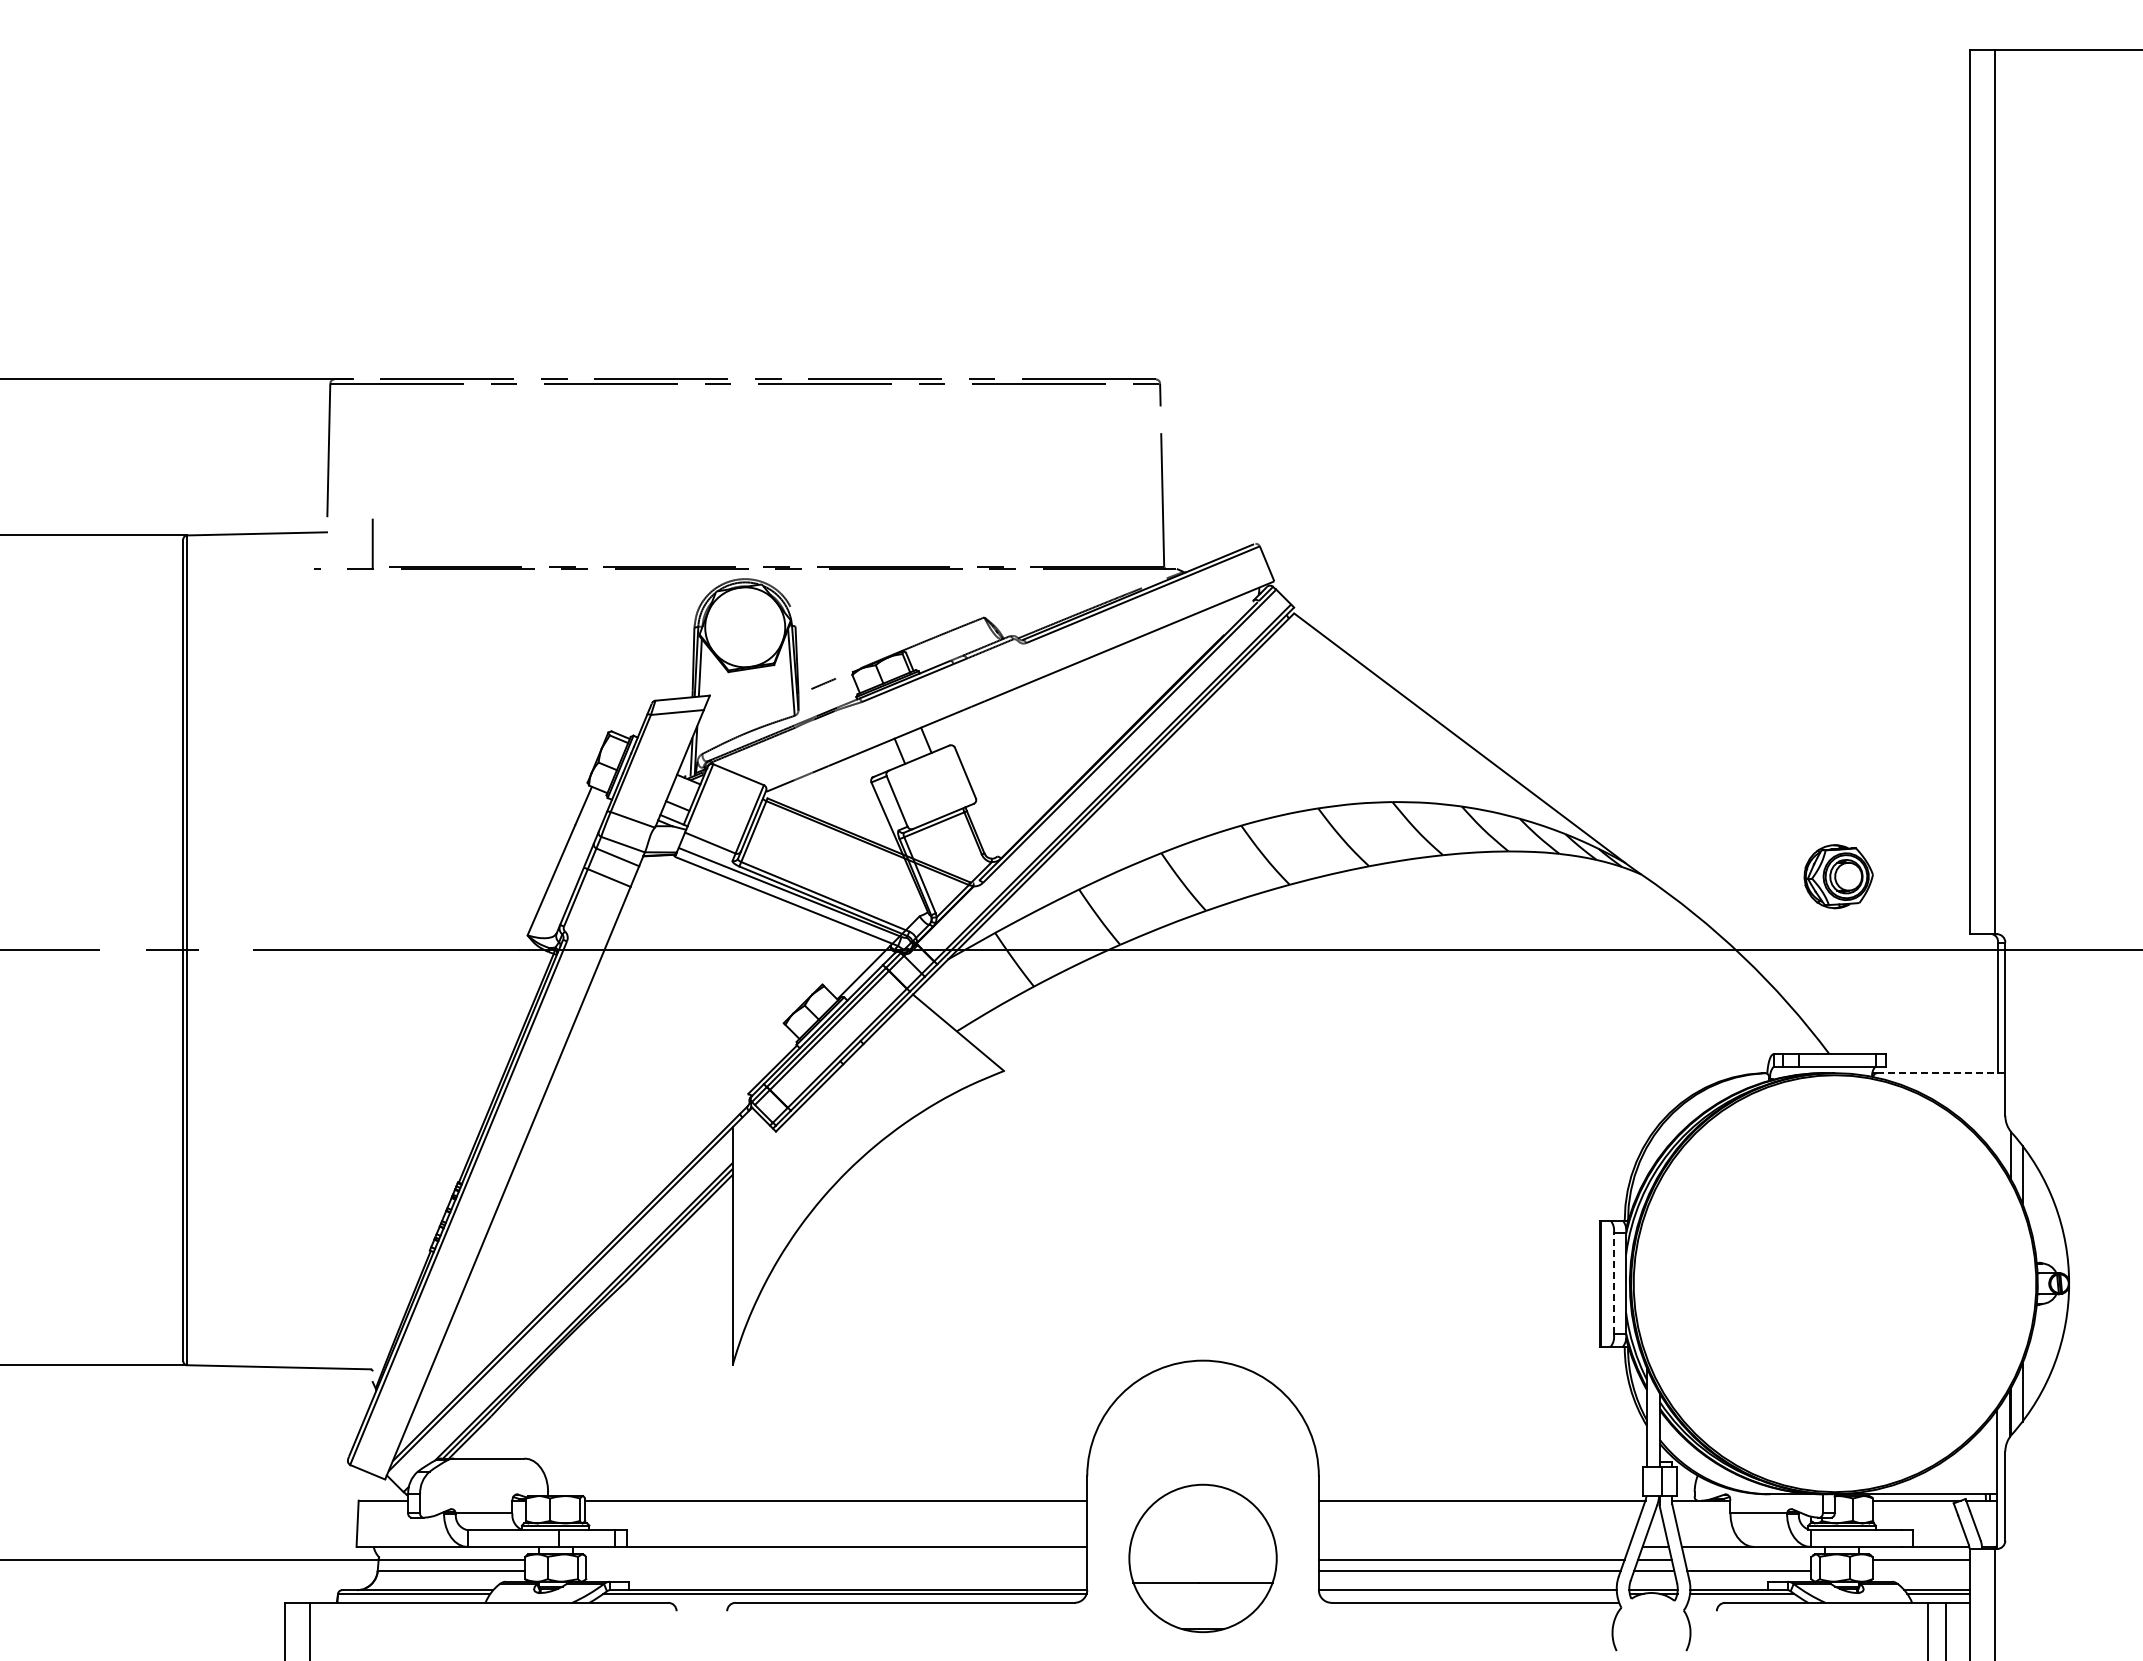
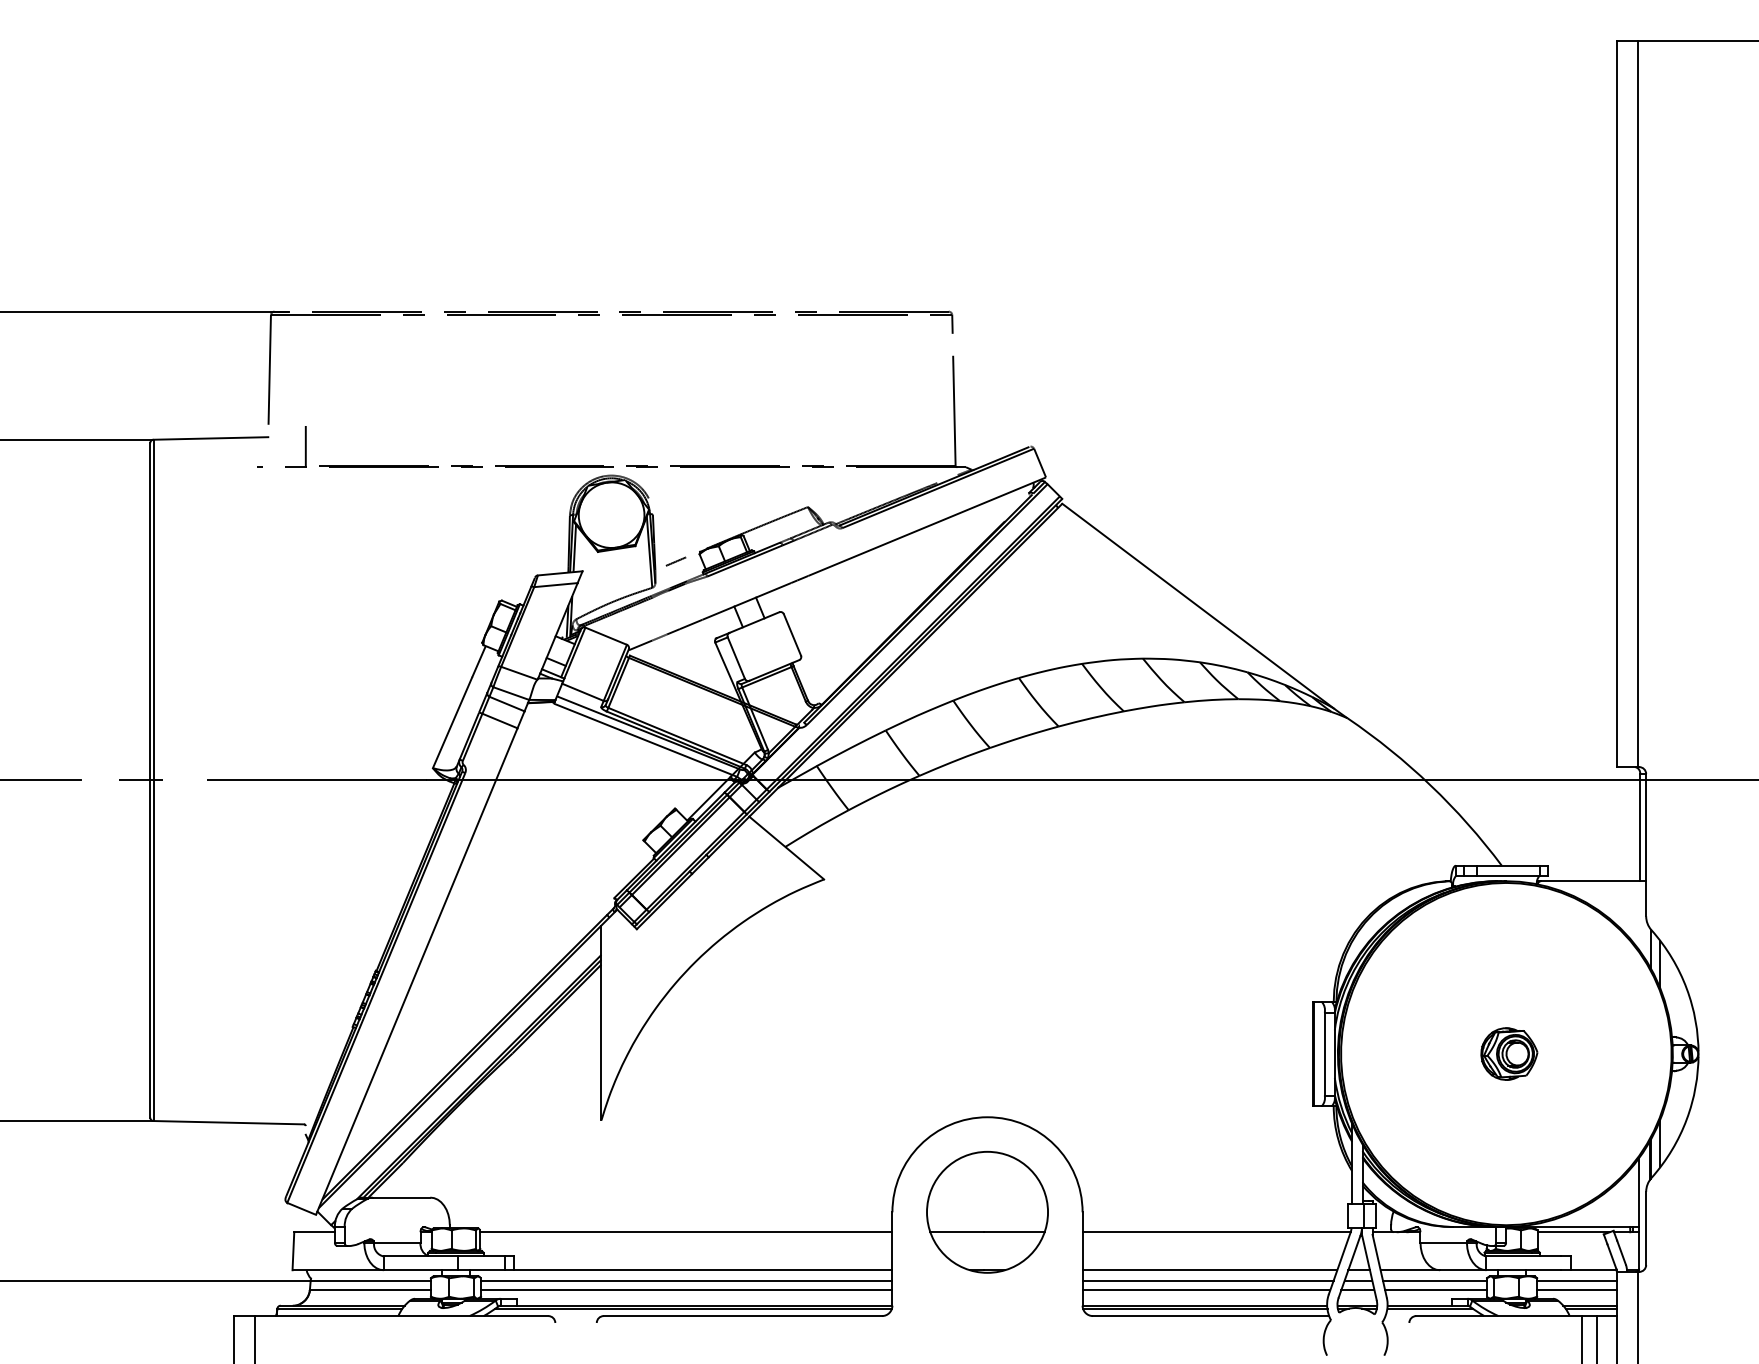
part: (1838, 876) -> (1509, 1053), moved
line: (1941, 1073) -> (1593, 881), dashed -> solid
line: (1613, 1283) -> (1324, 1053), dashed -> solid
line: (1473, 1547) -> (1209, 1270), added
part: (1202, 1558) -> (987, 1212), moved
line: (836, 1559) -> (686, 1280), added
line: (1747, 1559) -> (1434, 1280), added
line: (836, 1570) -> (686, 1289), added
line: (1920, 1570) -> (1576, 1289), added
line: (1468, 1594) -> (1205, 1309), added

